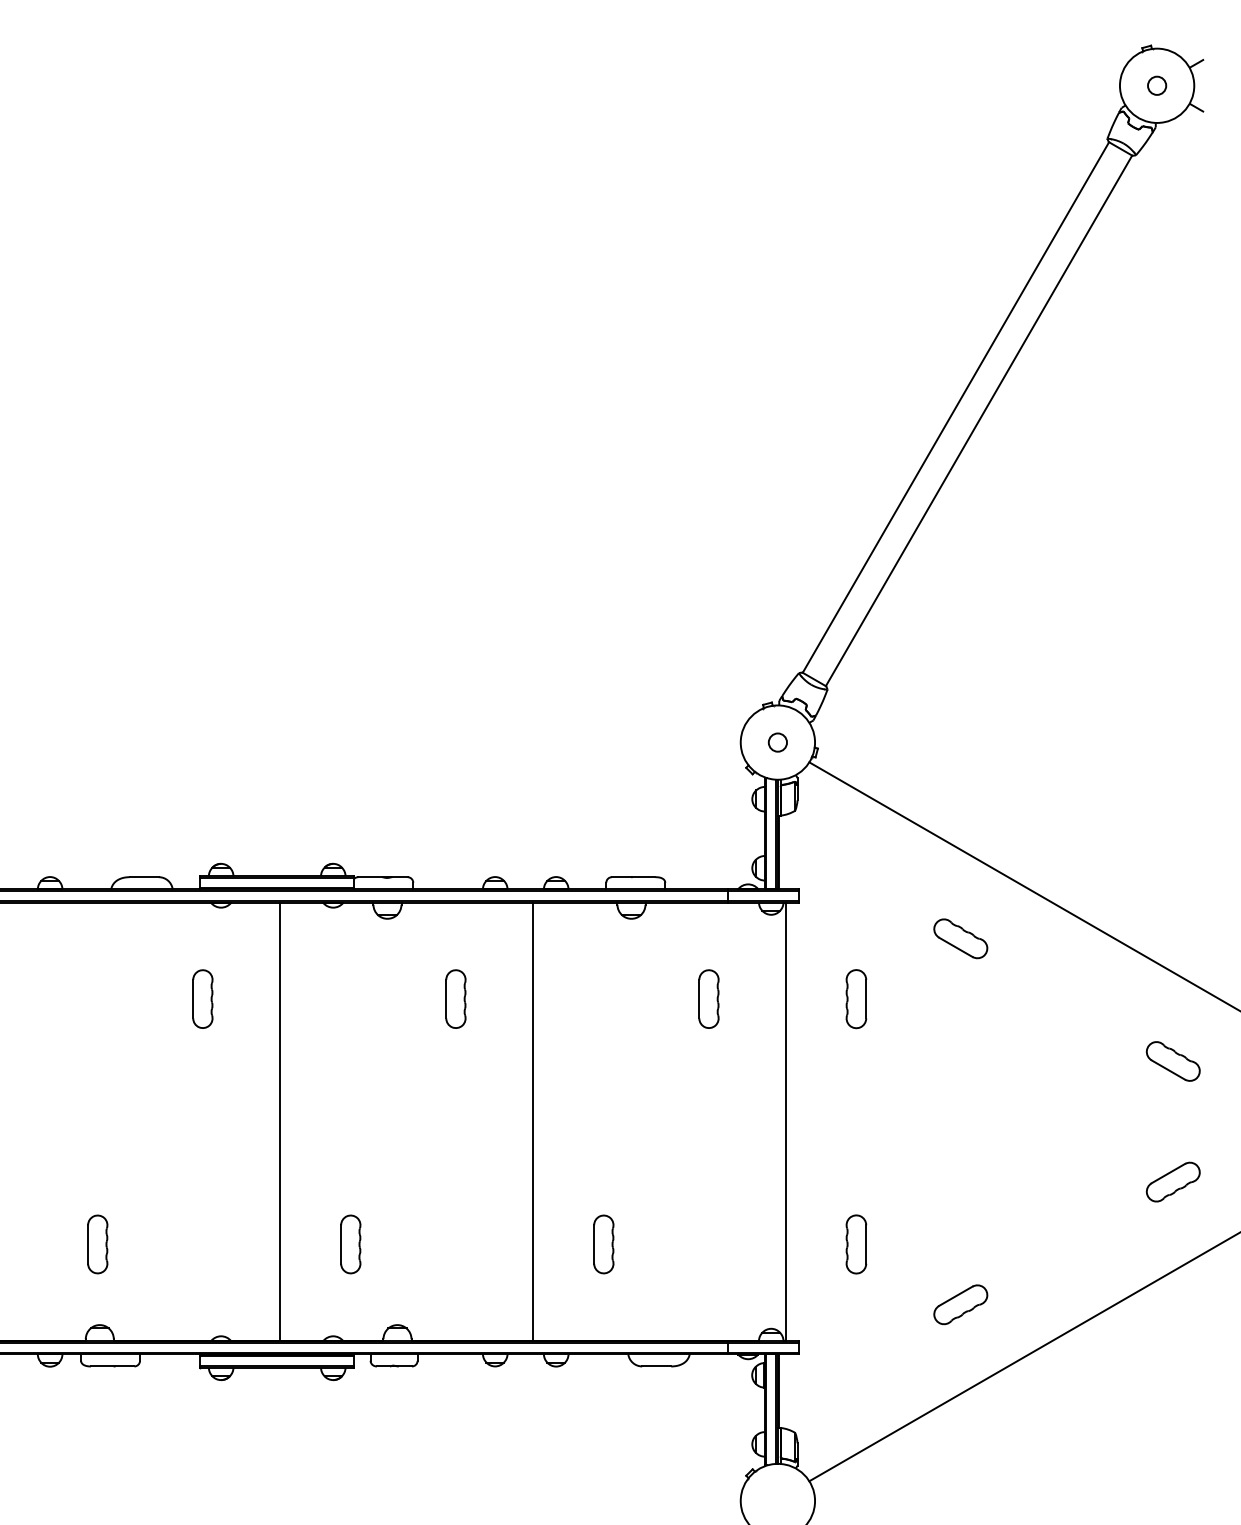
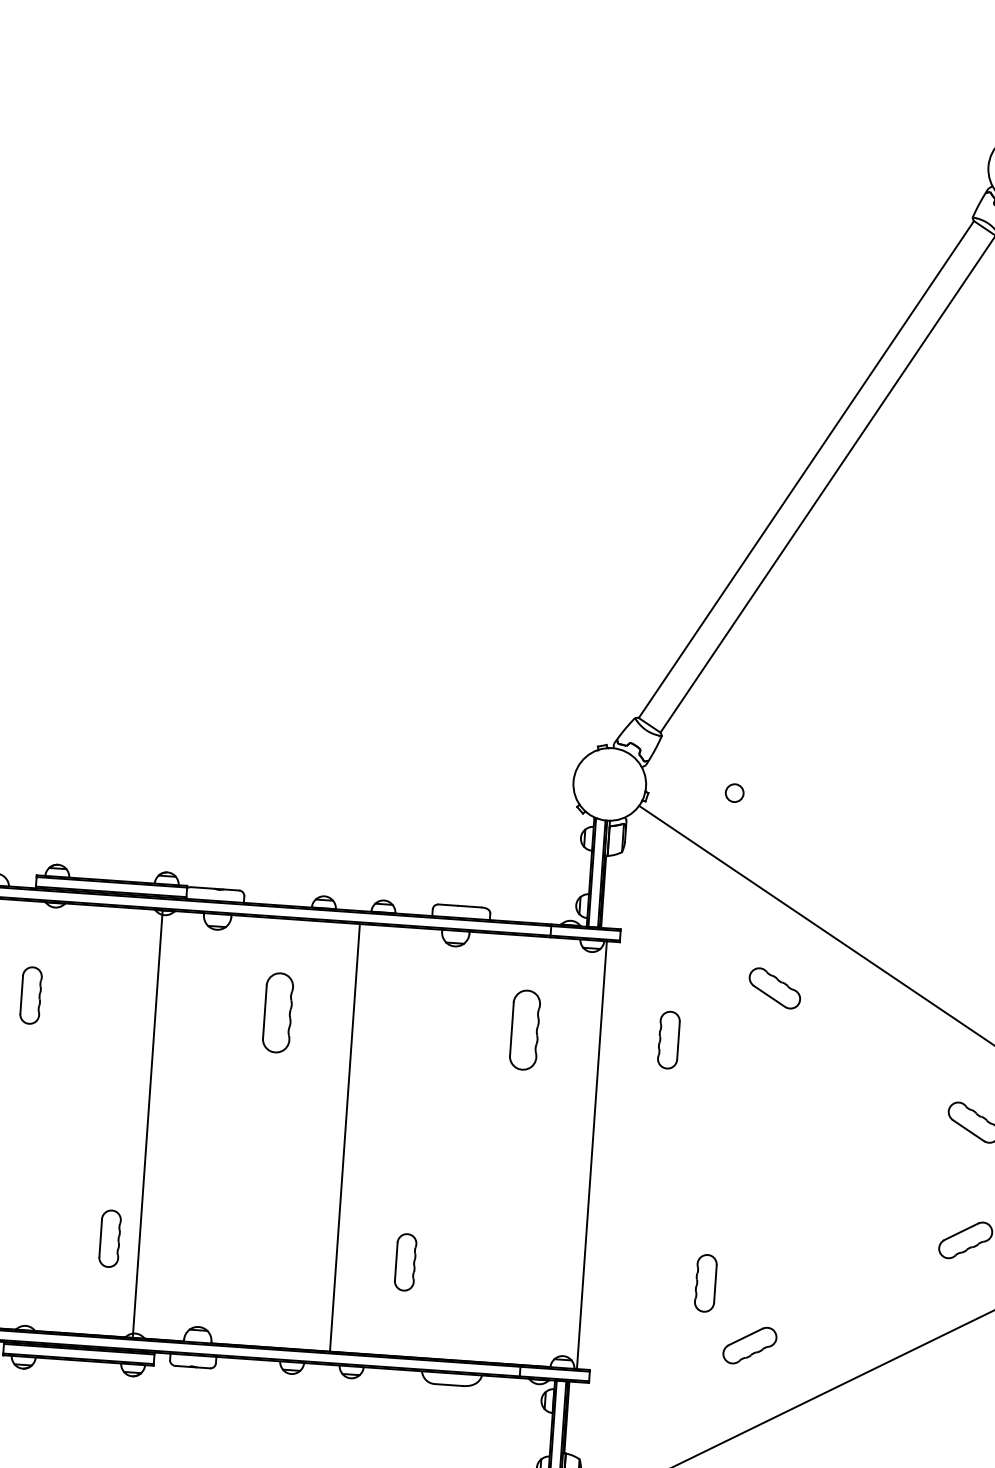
circle: (777, 742) -> (734, 793), moved
part: (455, 998) -> (277, 1012), size x1.4
part: (708, 998) -> (524, 1029), size x1.4
line: (280, 1121) -> (148, 1123), moved
part: (350, 1244) -> (109, 1238), moved
part: (856, 1244) -> (705, 1283), moved

